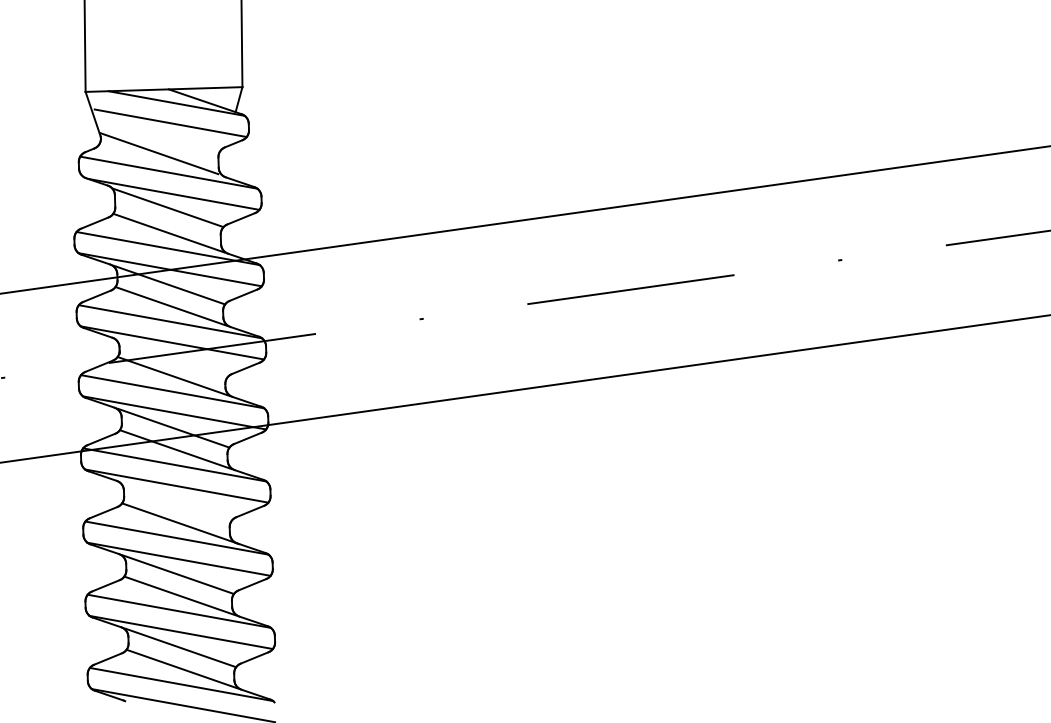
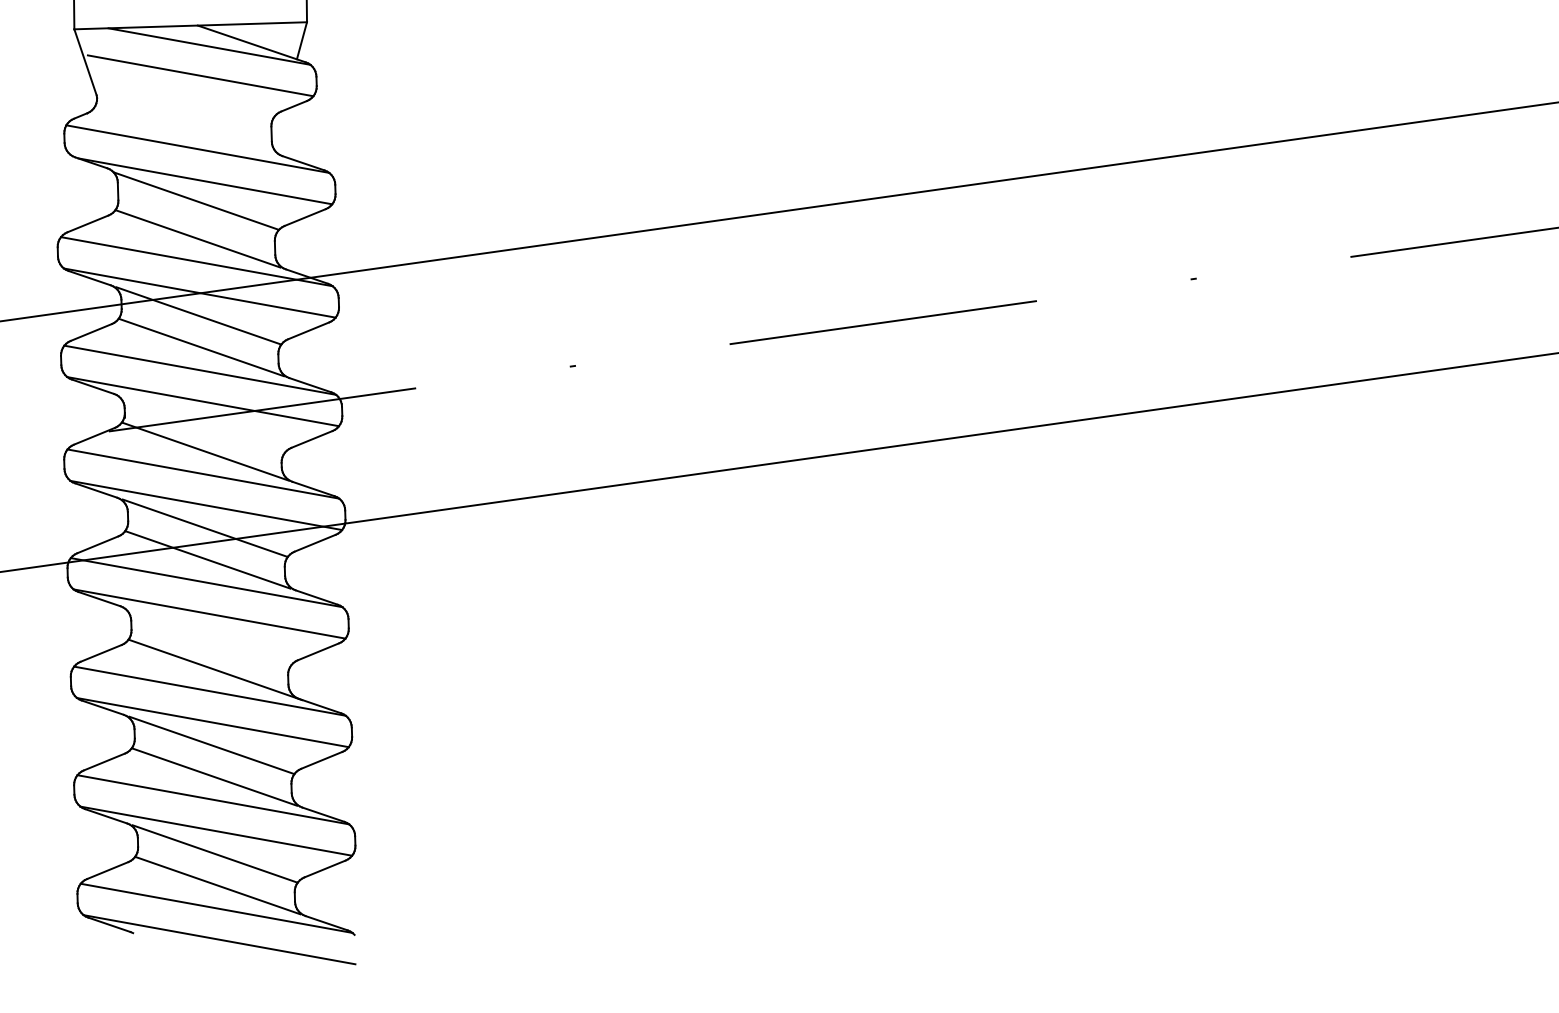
line: (158, 153) -> (182, 120), removed

